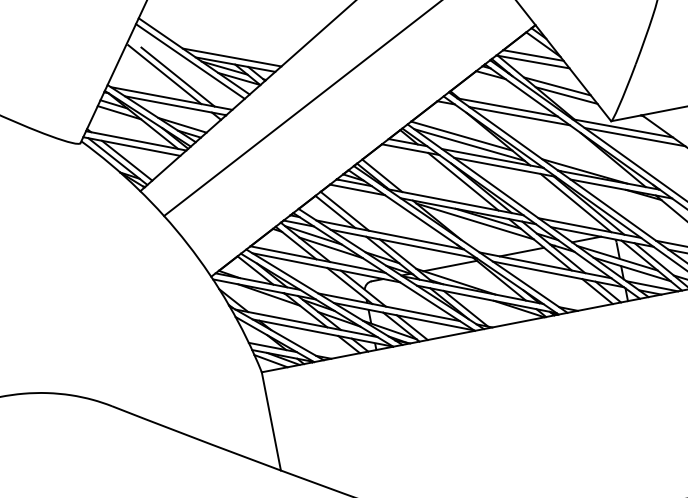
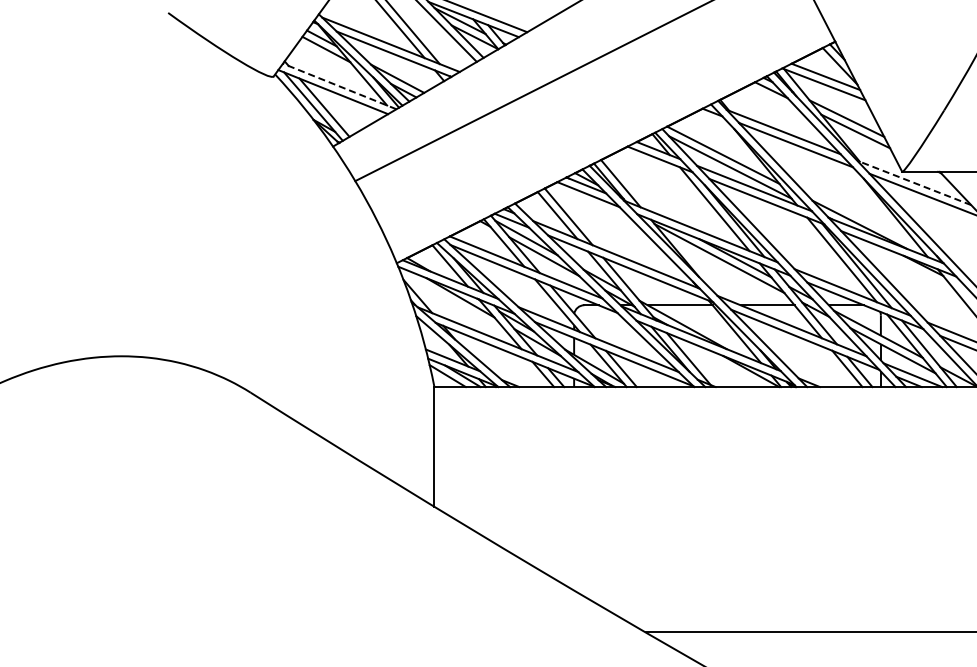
line: (622, 128) -> (913, 182), solid -> dashed
line: (136, 140) -> (339, 86), solid -> dashed

